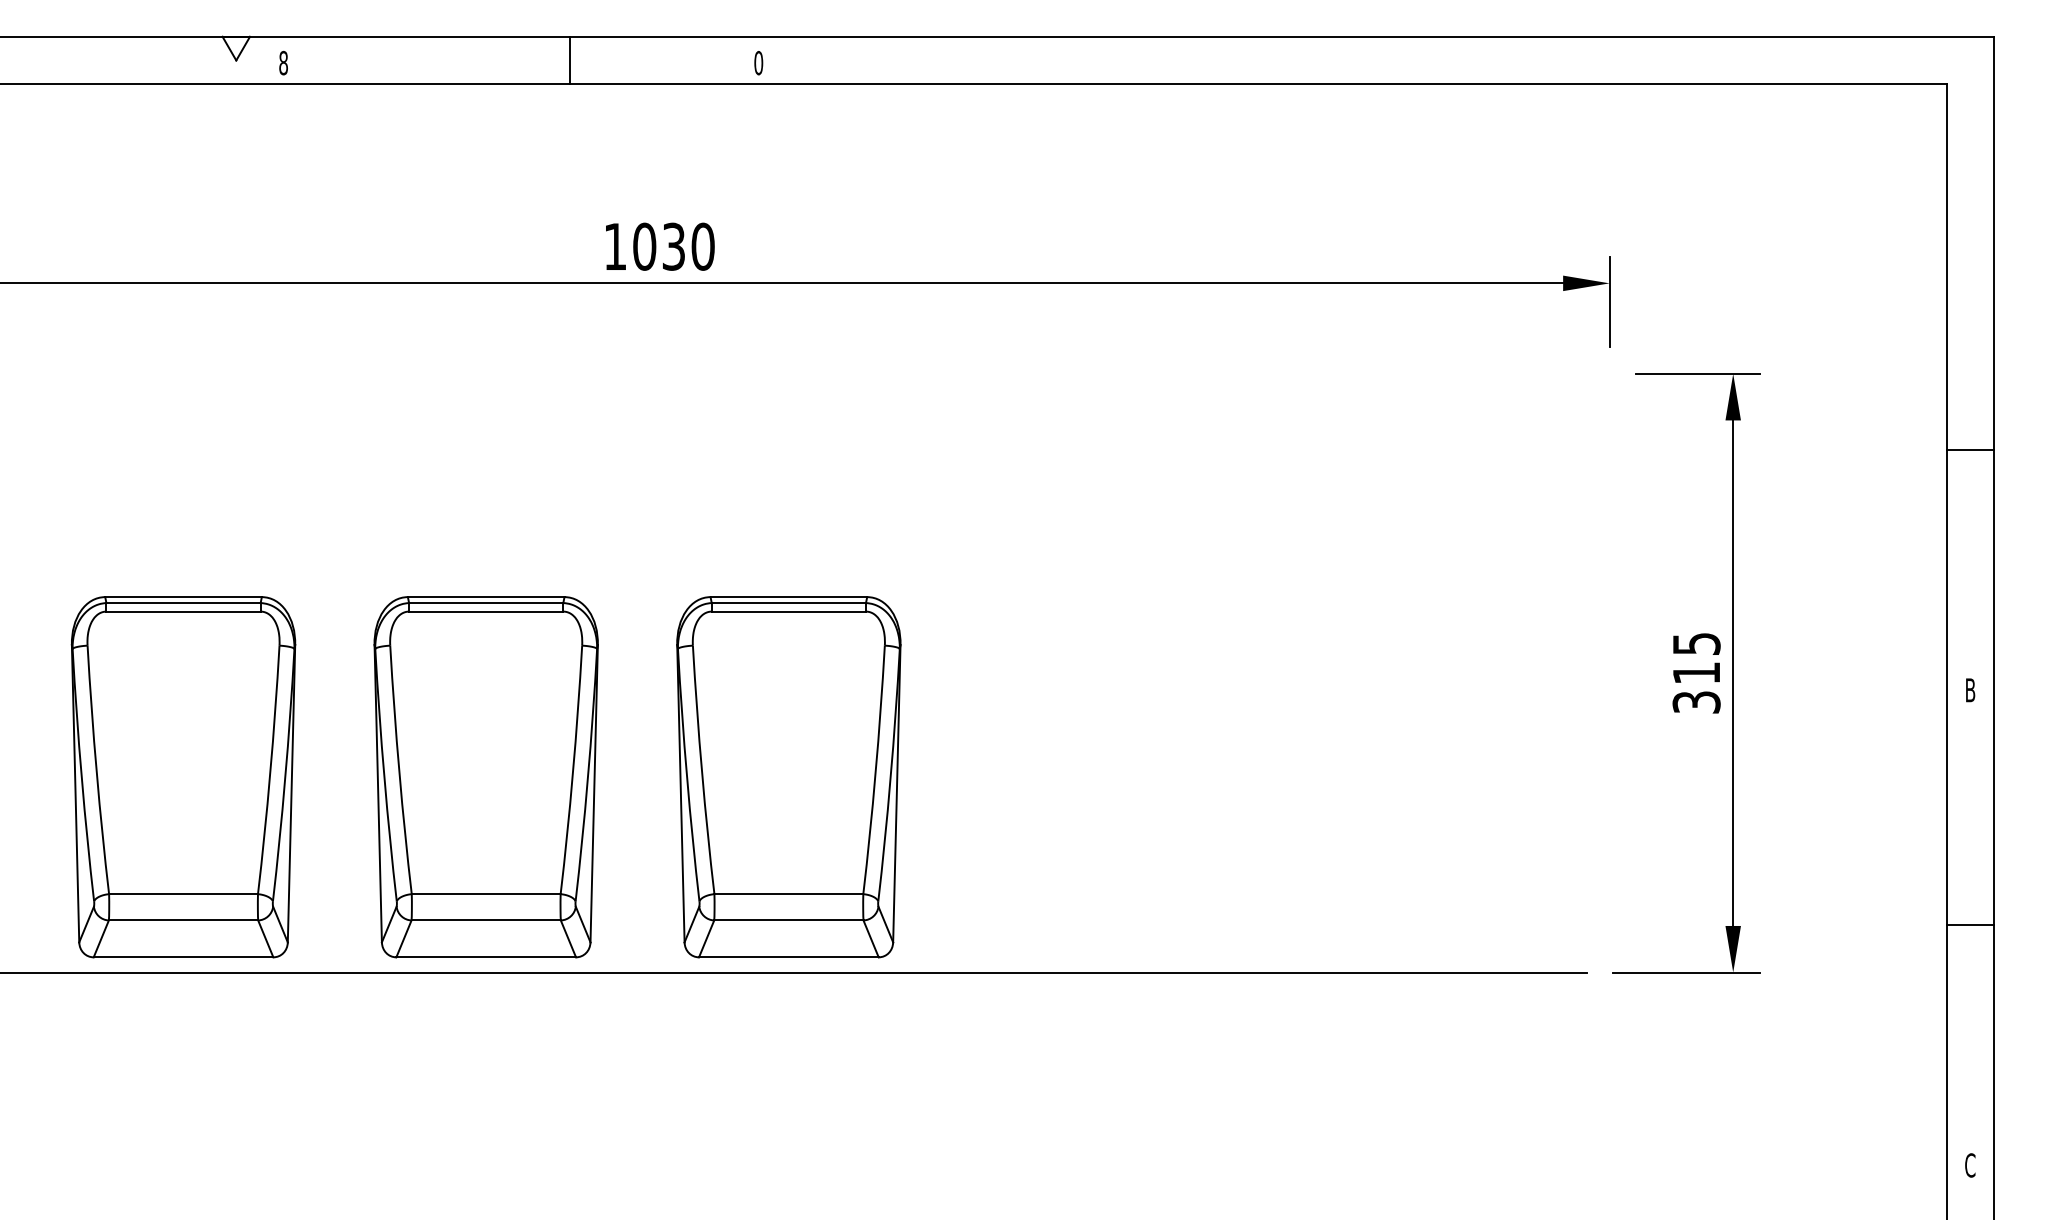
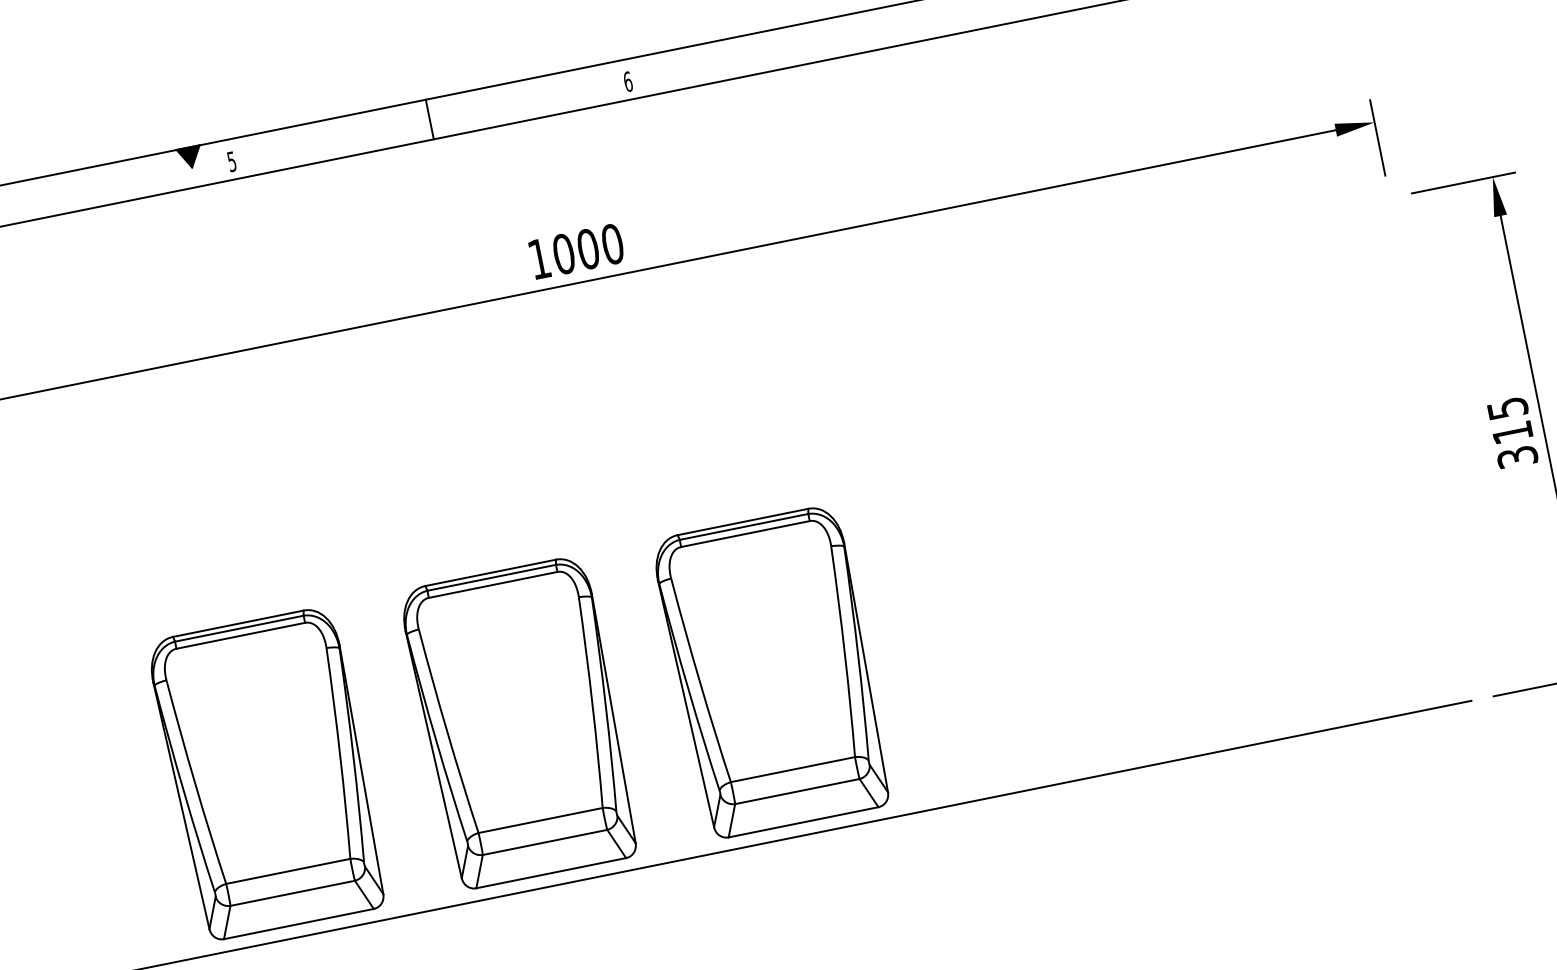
fill: (236, 48) -> (190, 157), added
line: (570, 60) -> (429, 119), moved
text: (283, 62) -> (231, 161), 8 -> 5
text: (758, 62) -> (627, 81), 0 -> 6
text: (673, 246) -> (587, 249), 1030 -> 1000

